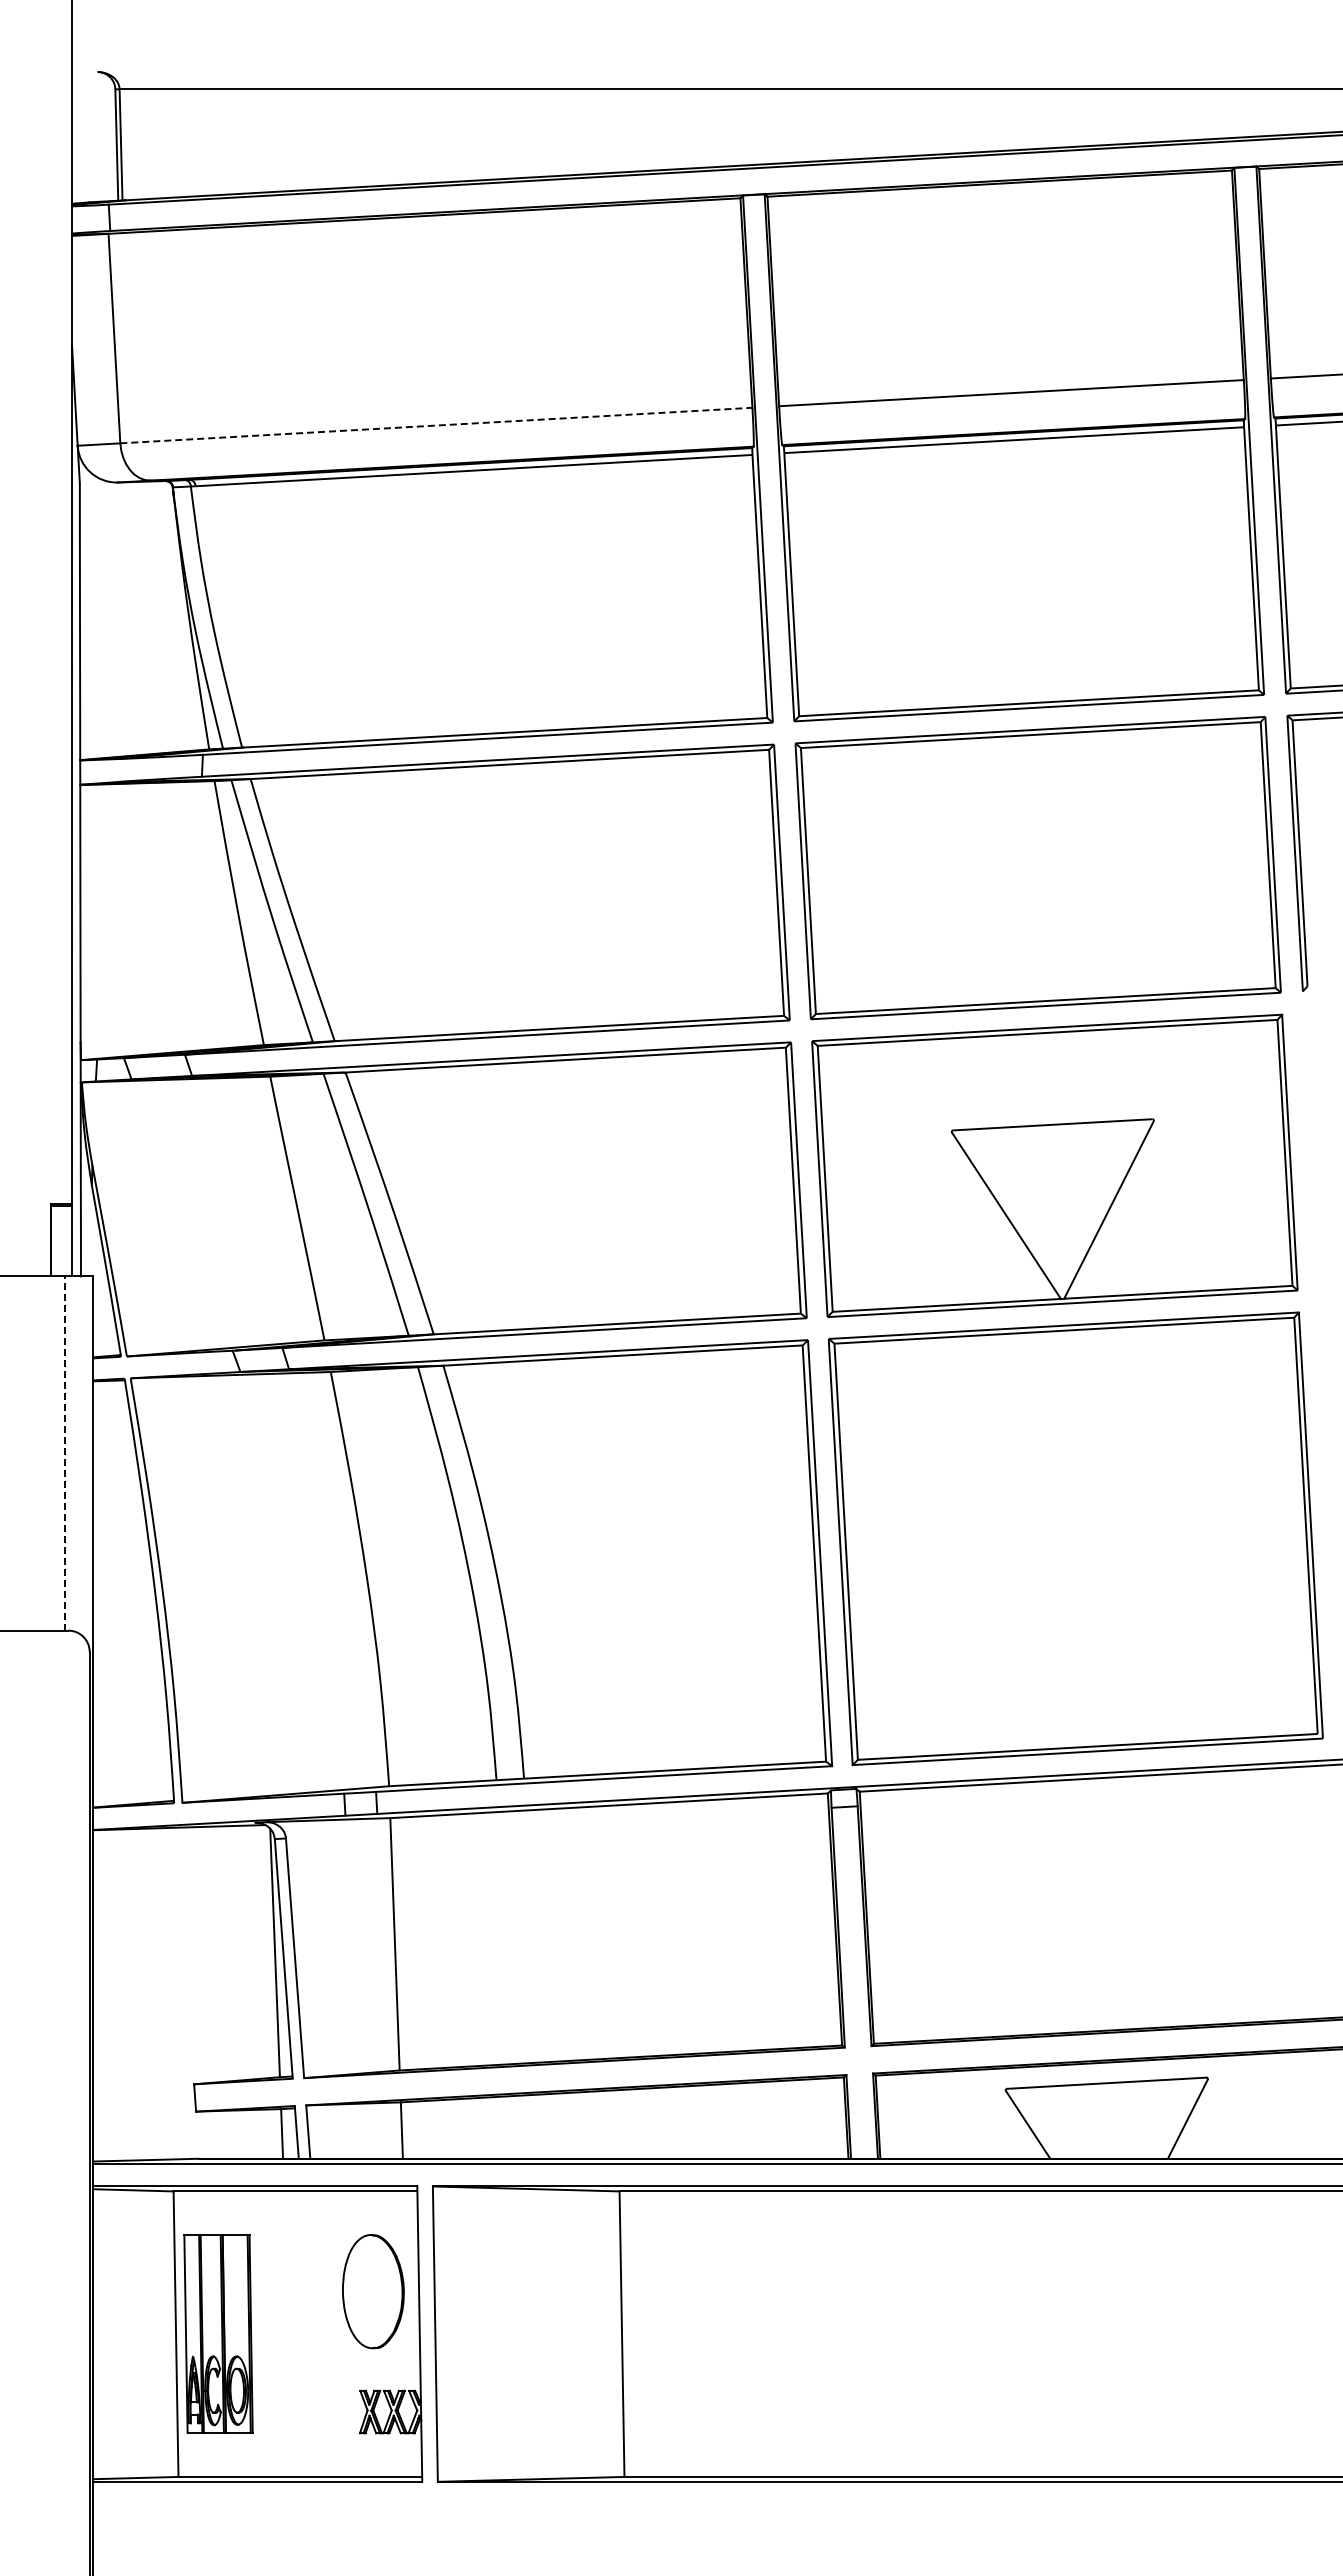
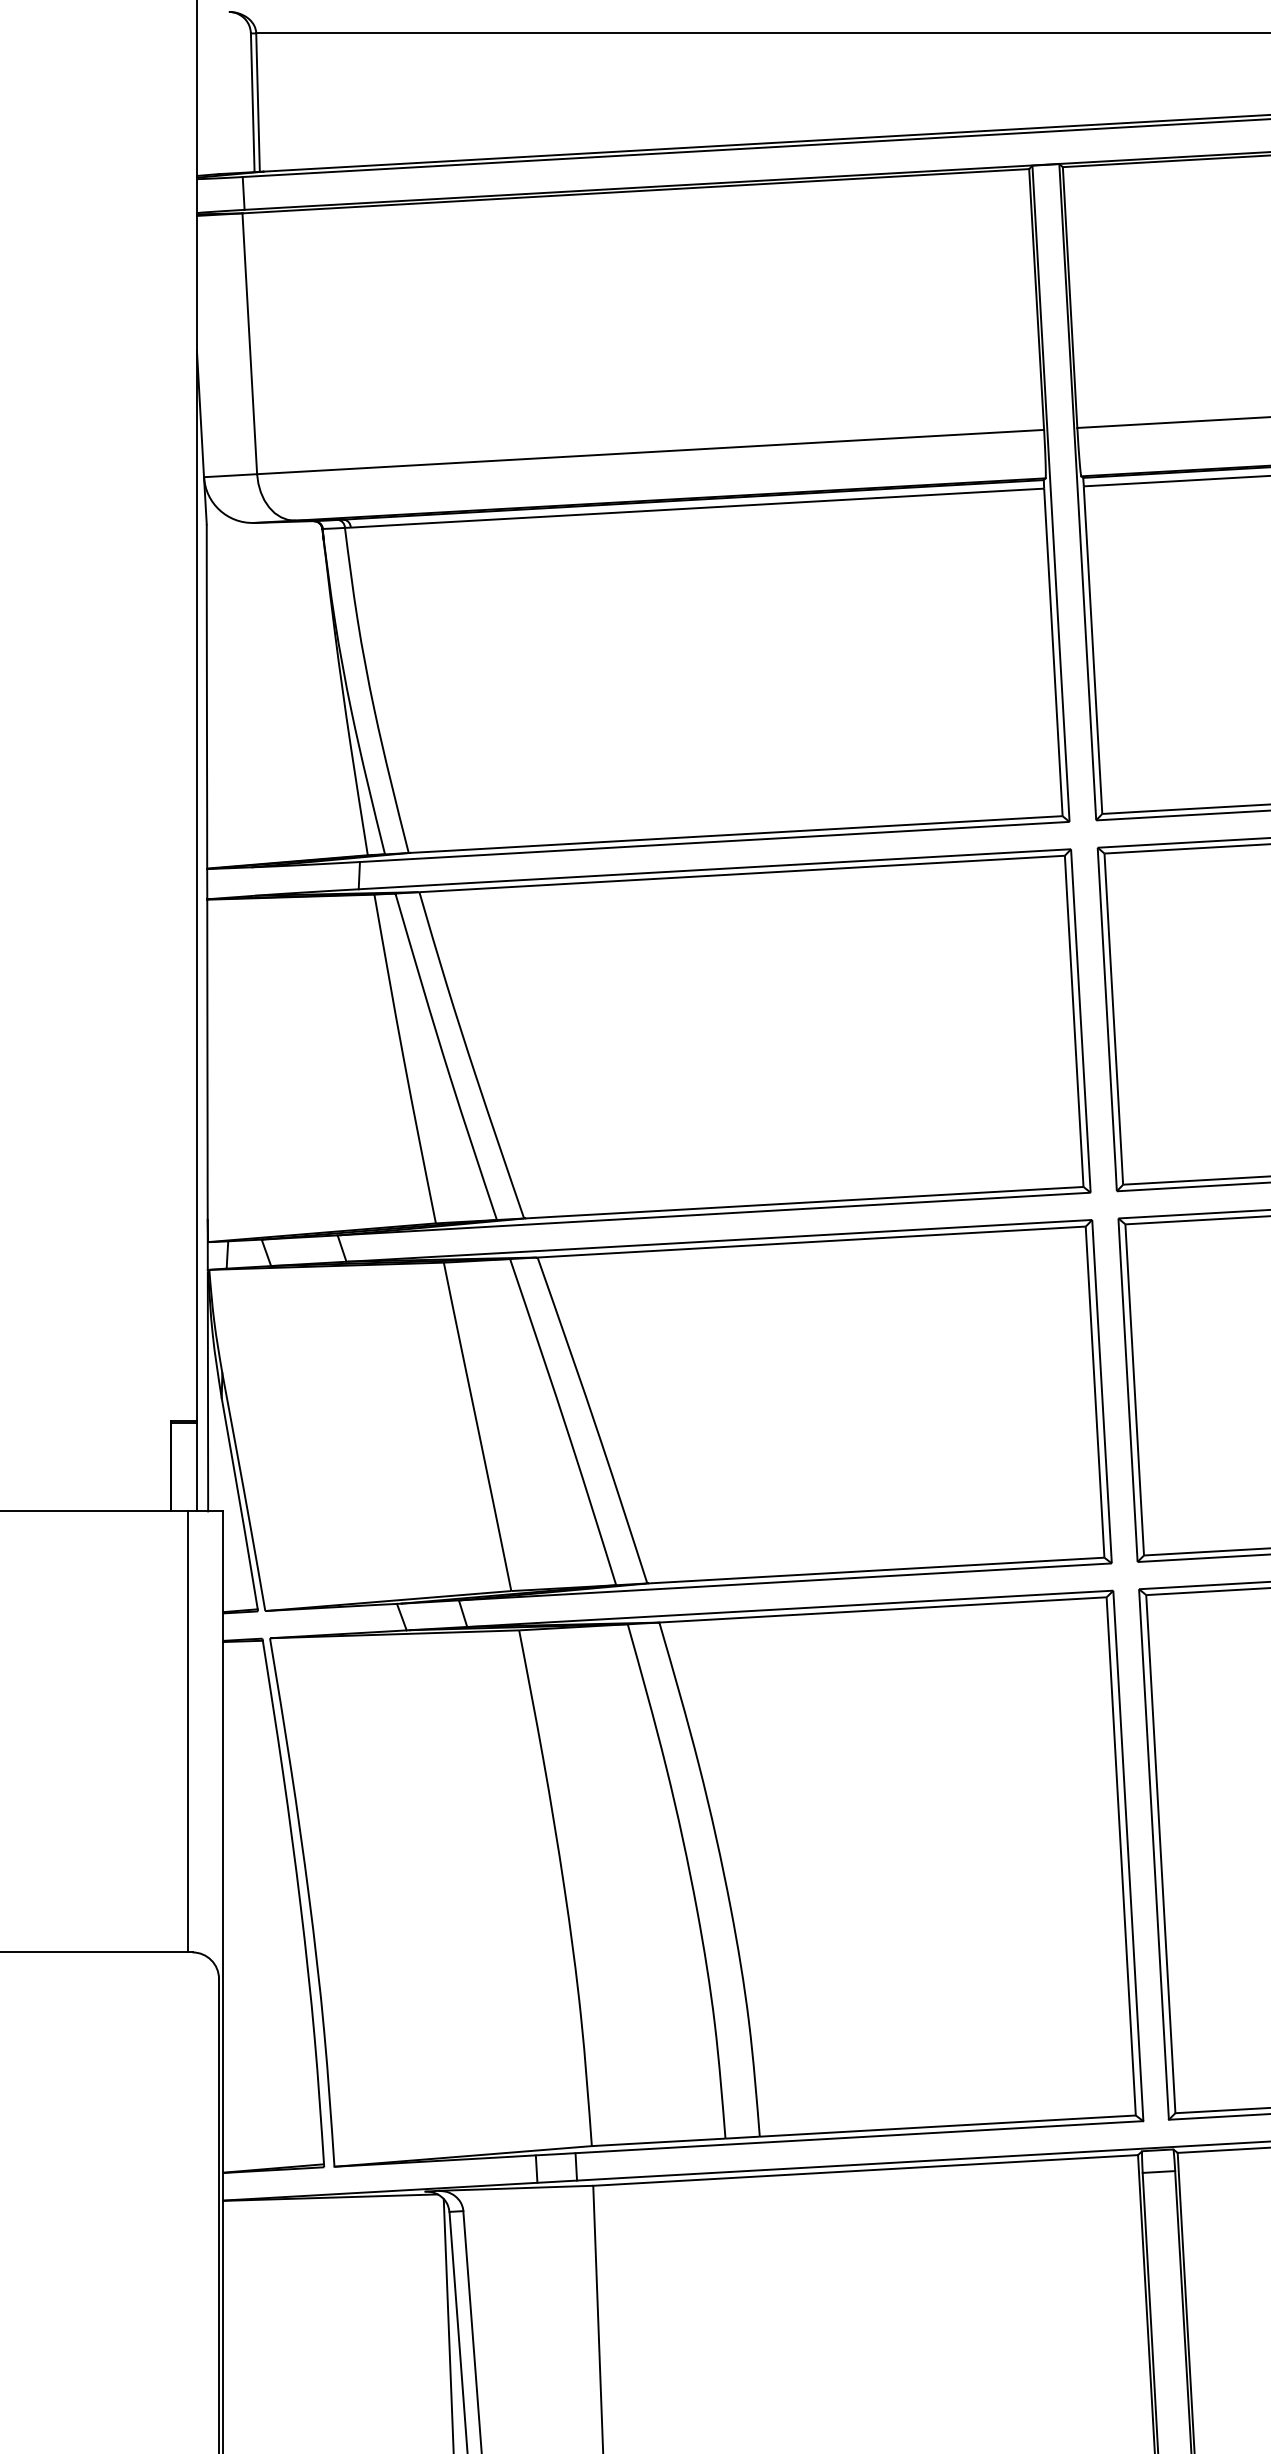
line: (436, 425) -> (650, 451), dashed -> solid
line: (64, 1453) -> (187, 1731), dashed -> solid

